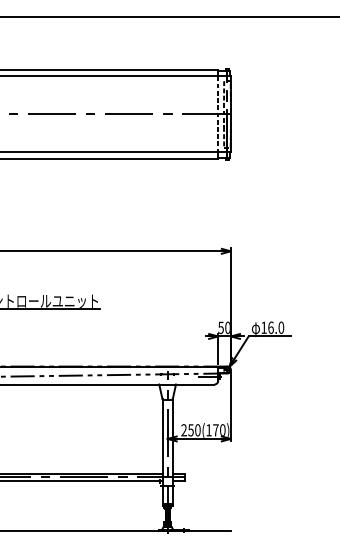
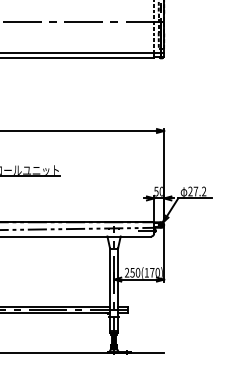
text: (272, 327) -> (197, 191), 16.0 -> 27.2

